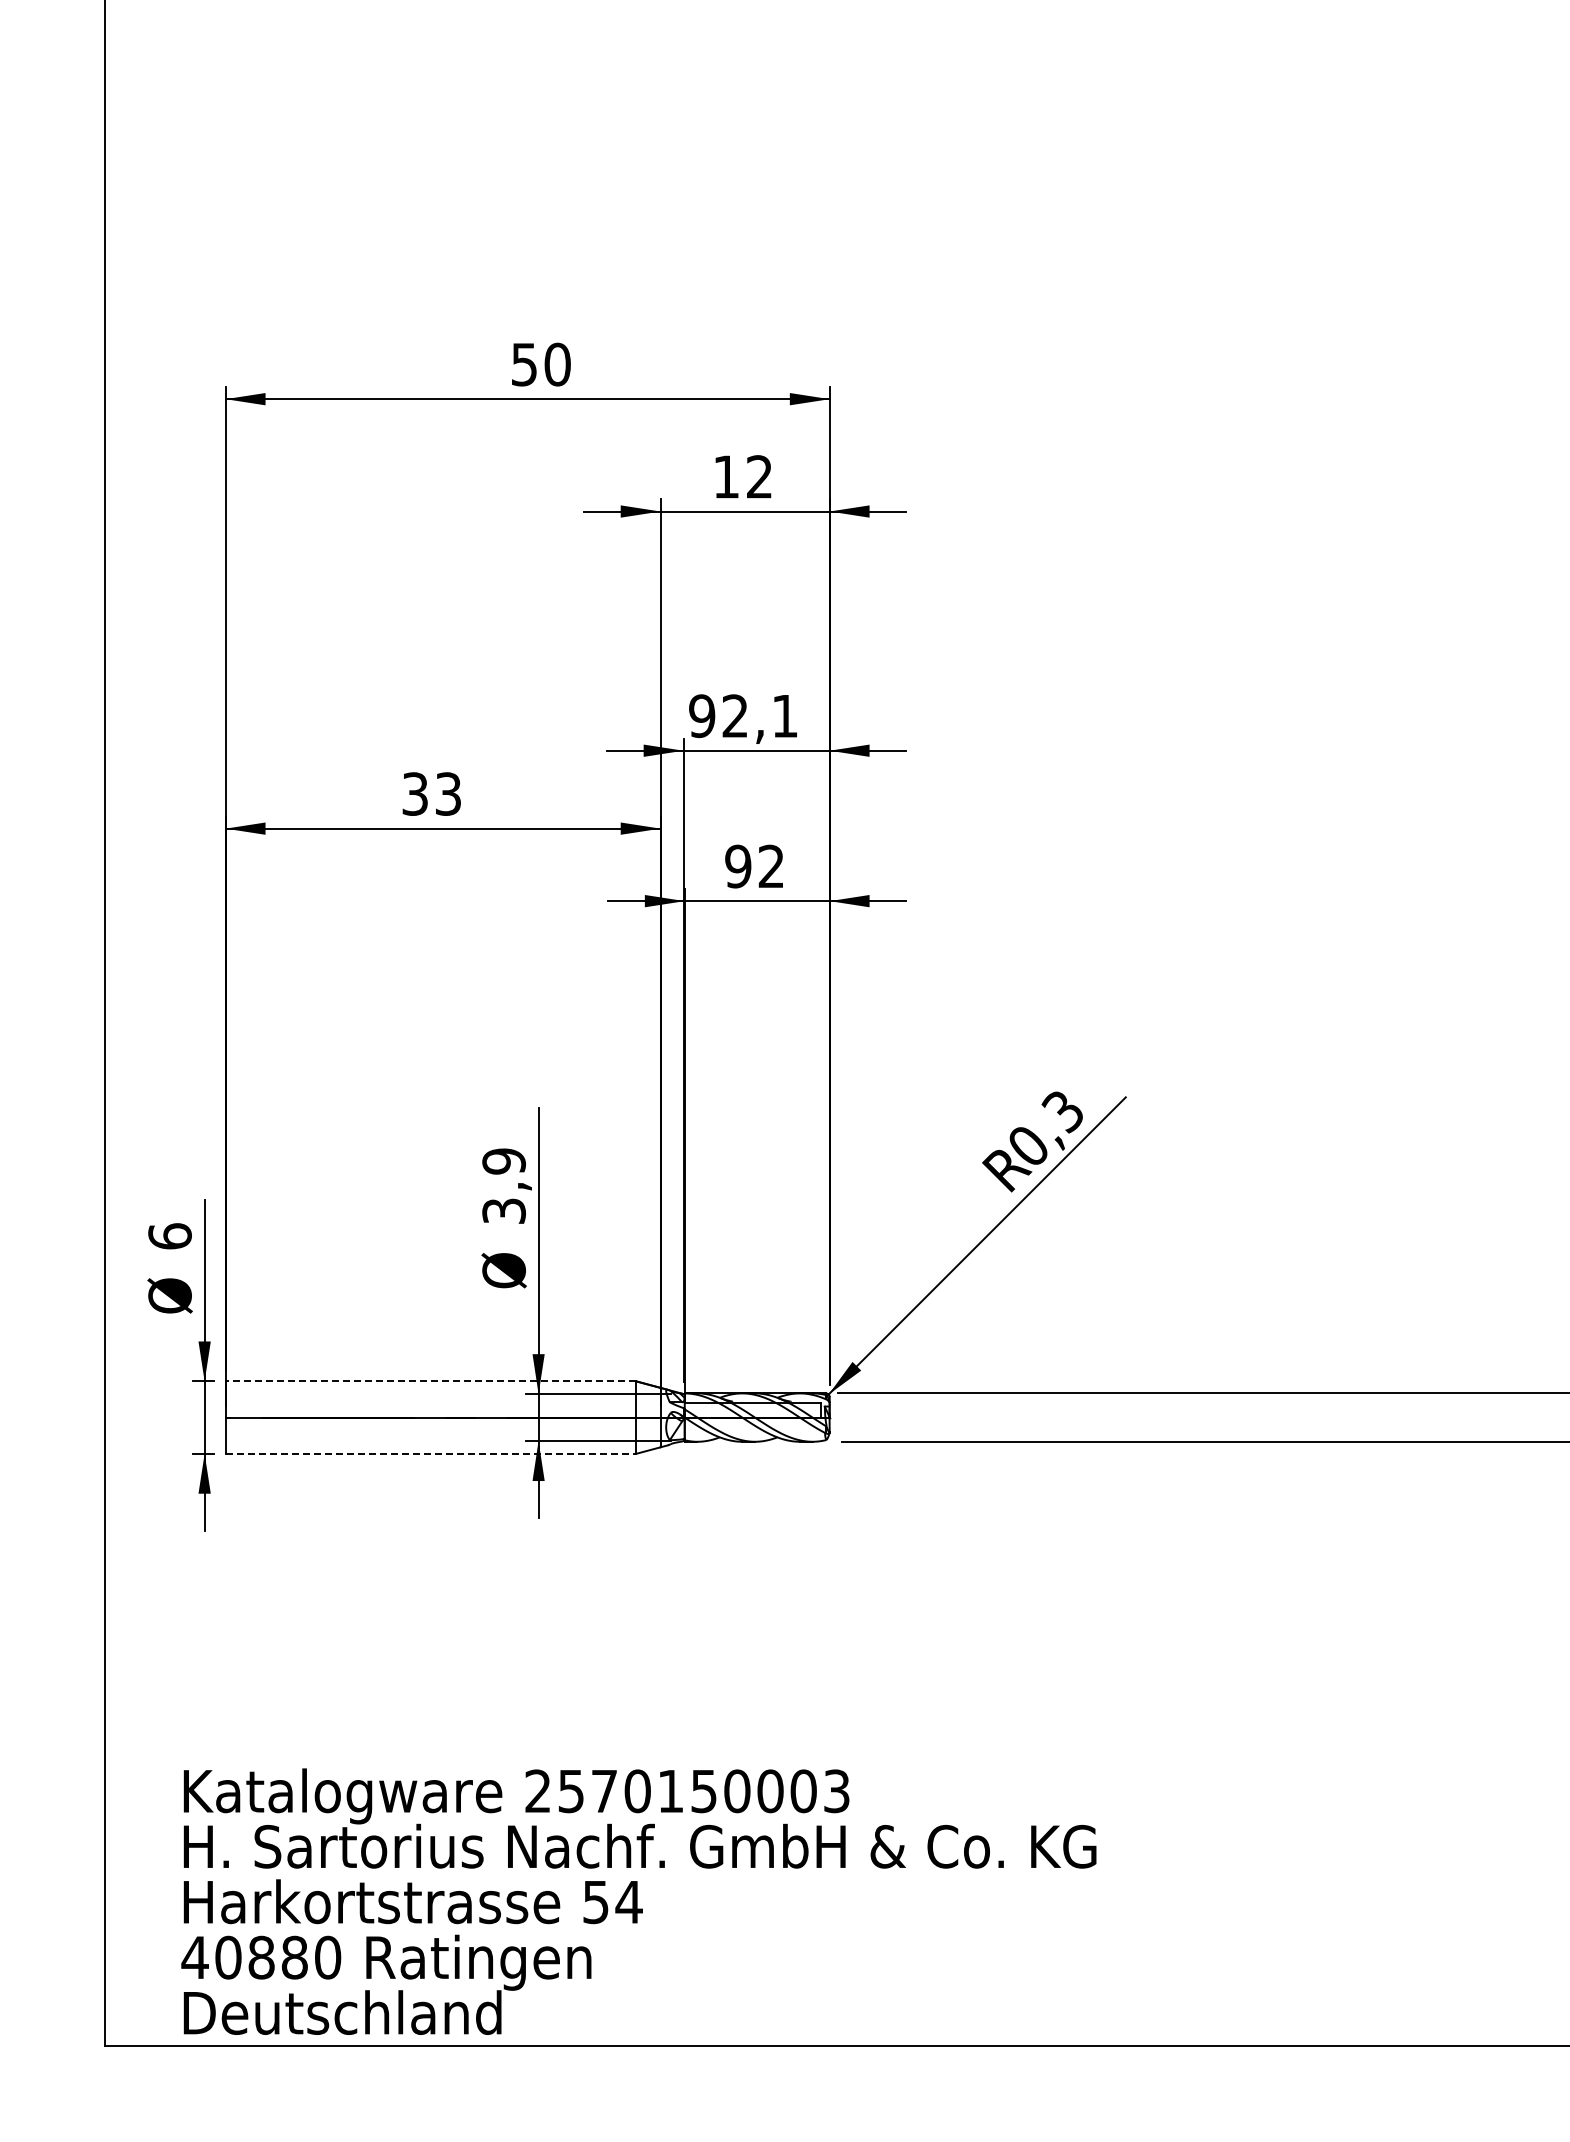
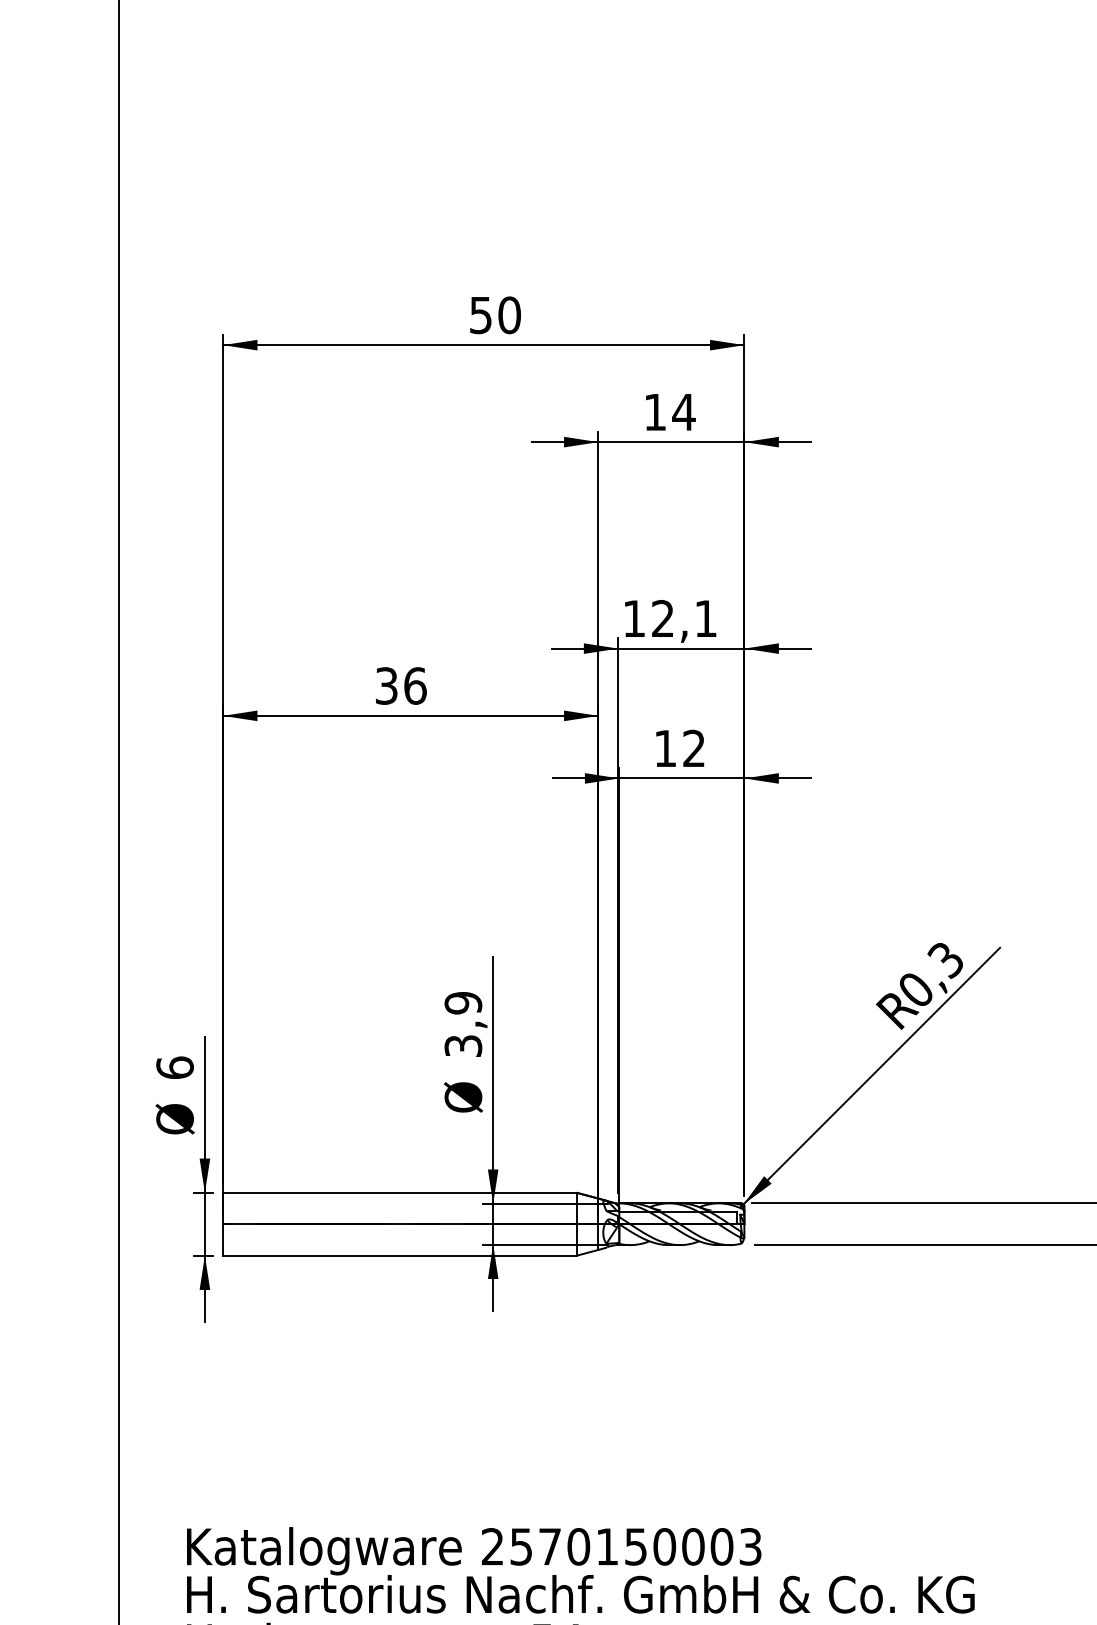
text: (759, 476) -> (683, 411), 12 -> 14
text: (702, 716) -> (634, 619), 92,1 -> 12,1
text: (448, 793) -> (415, 685), 33 -> 36
text: (738, 866) -> (665, 748), 92 -> 12
line: (430, 1381) -> (399, 1193), dashed -> solid
line: (431, 1453) -> (400, 1255), dashed -> solid

